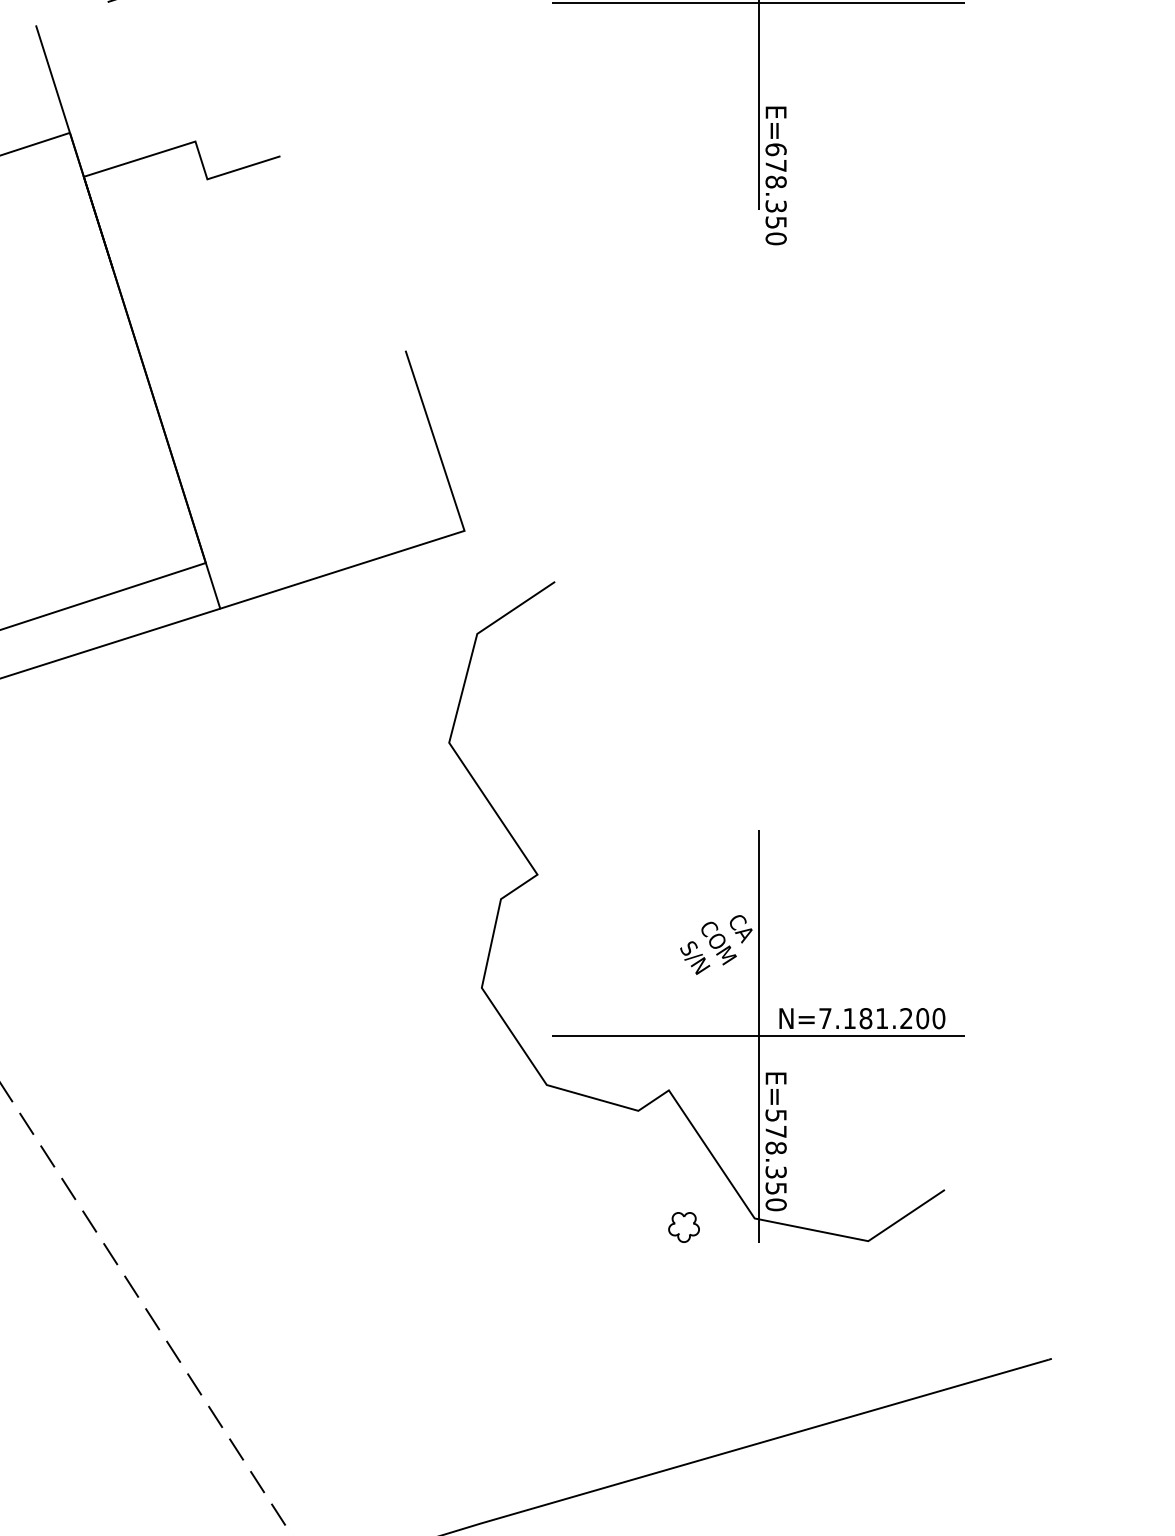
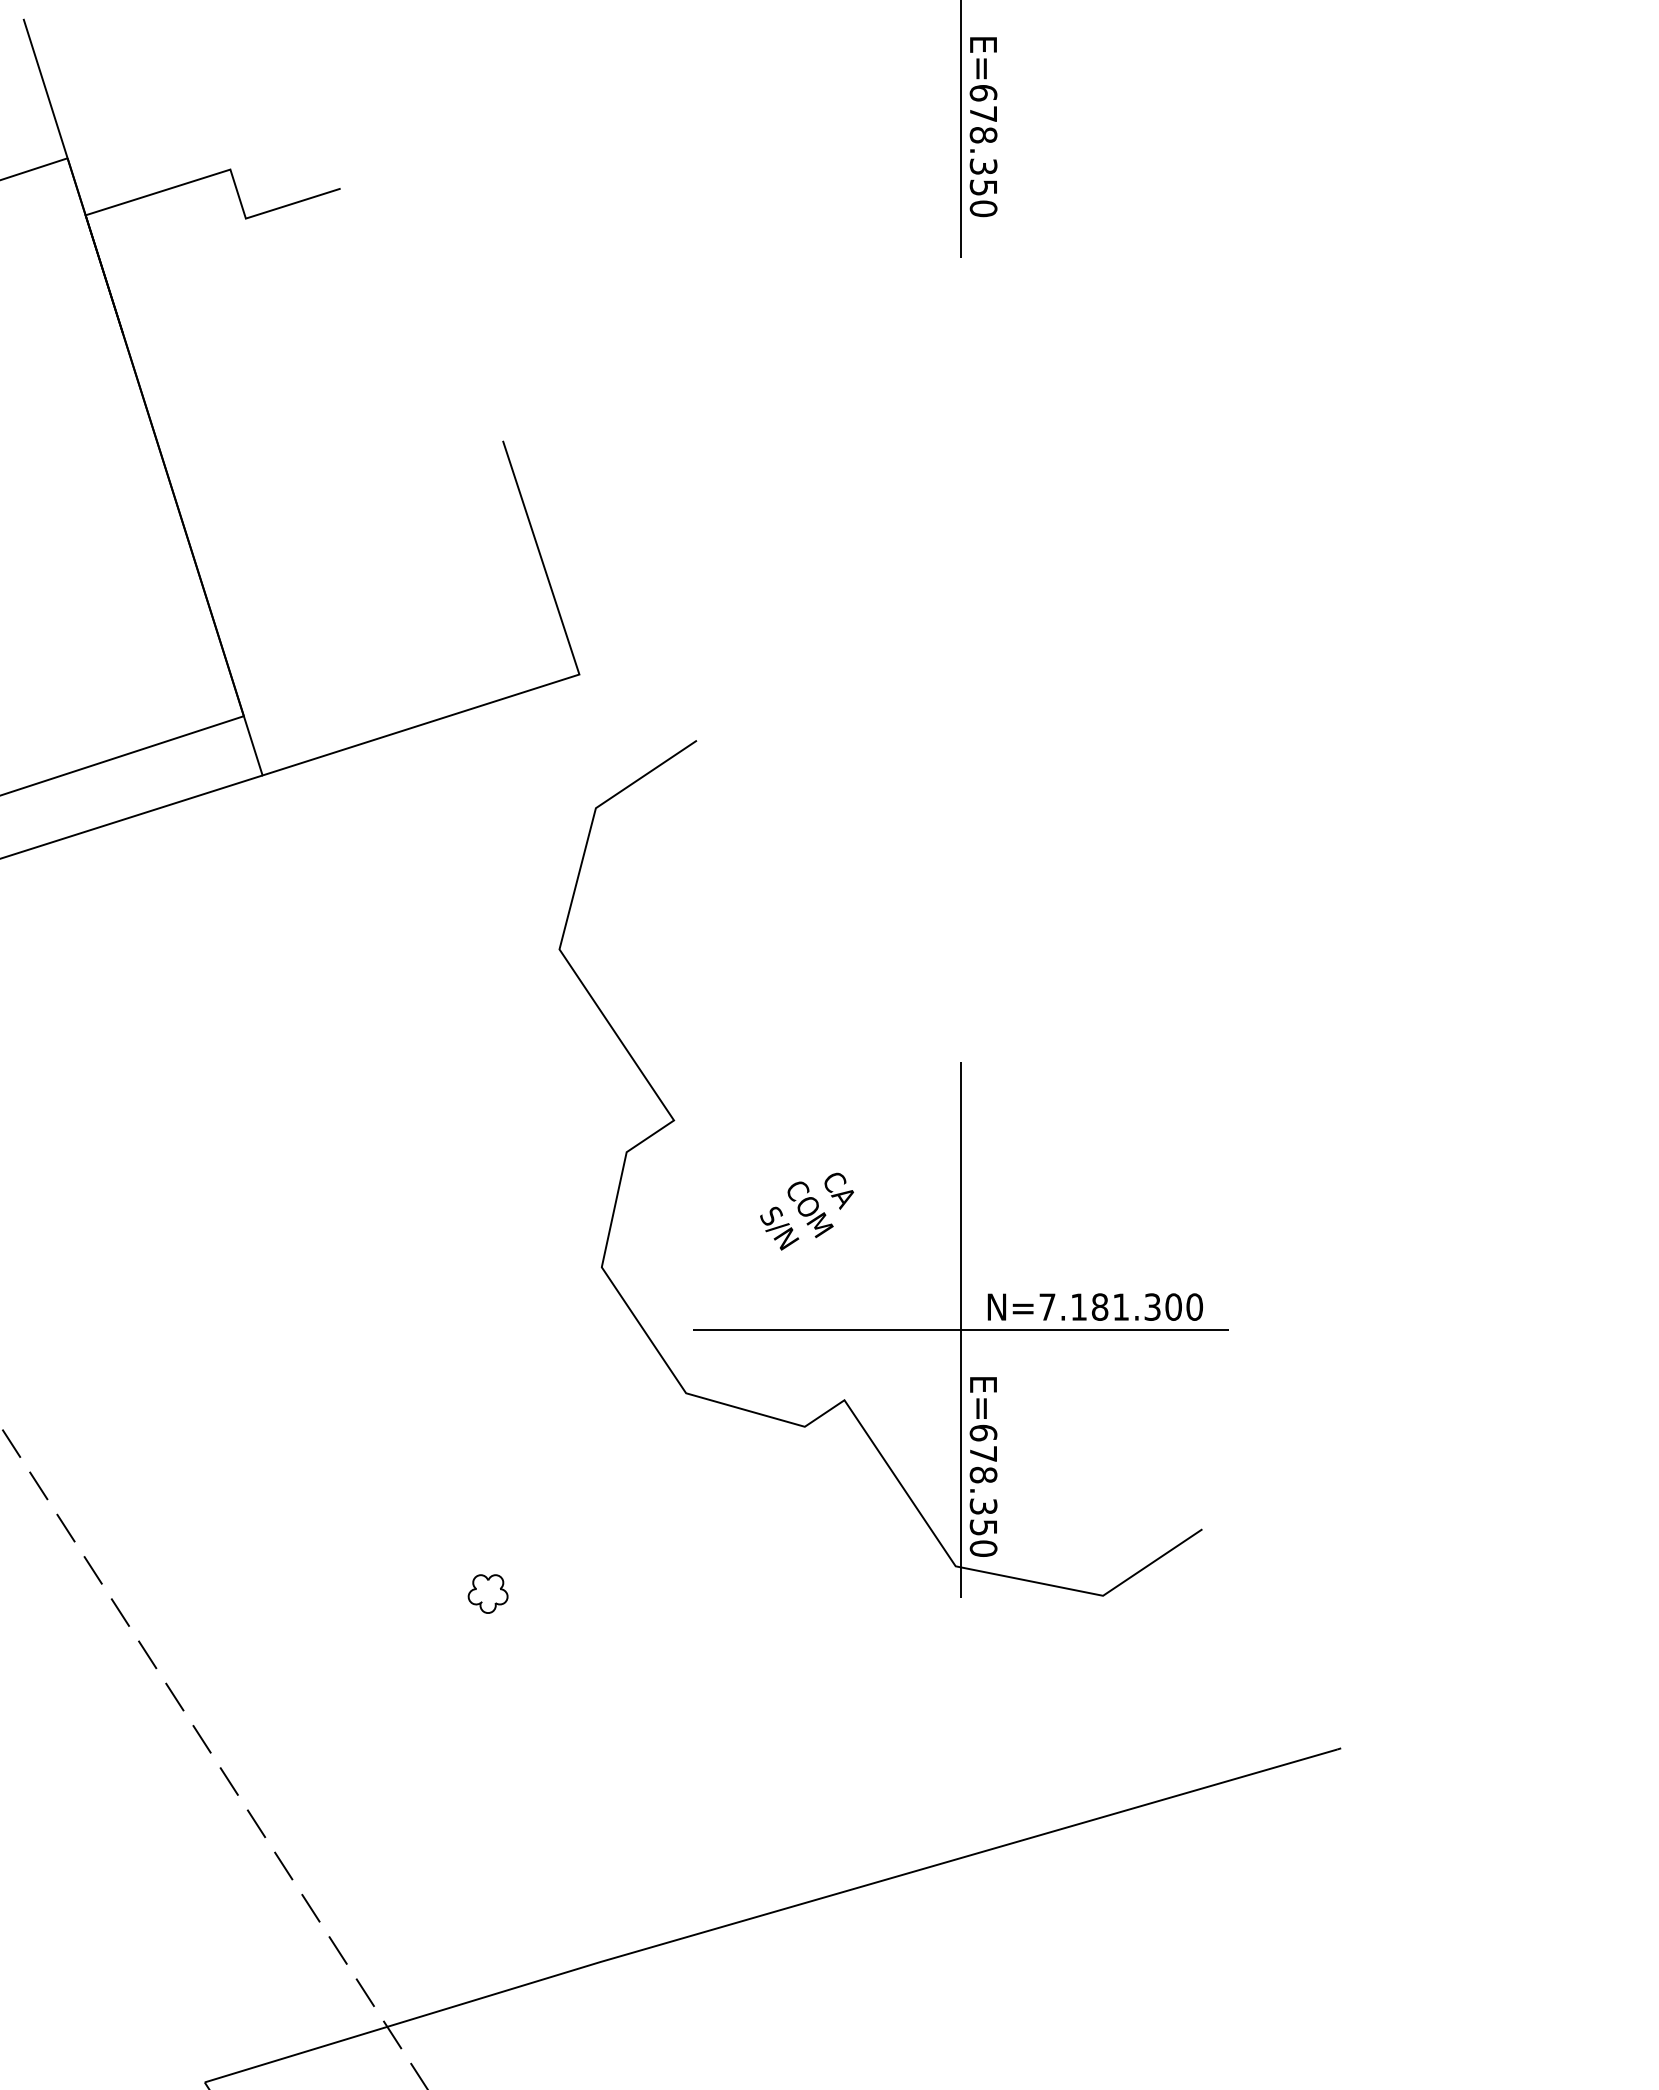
text: (776, 176) -> (983, 127), moved
text: (715, 944) -> (806, 1211), moved
text: (906, 1018) -> (1152, 1306), N=7.181.200 -> N=7.181.300
text: (776, 1115) -> (983, 1432), E=578.350 -> E=678.350
part: (683, 1227) -> (487, 1593), moved

